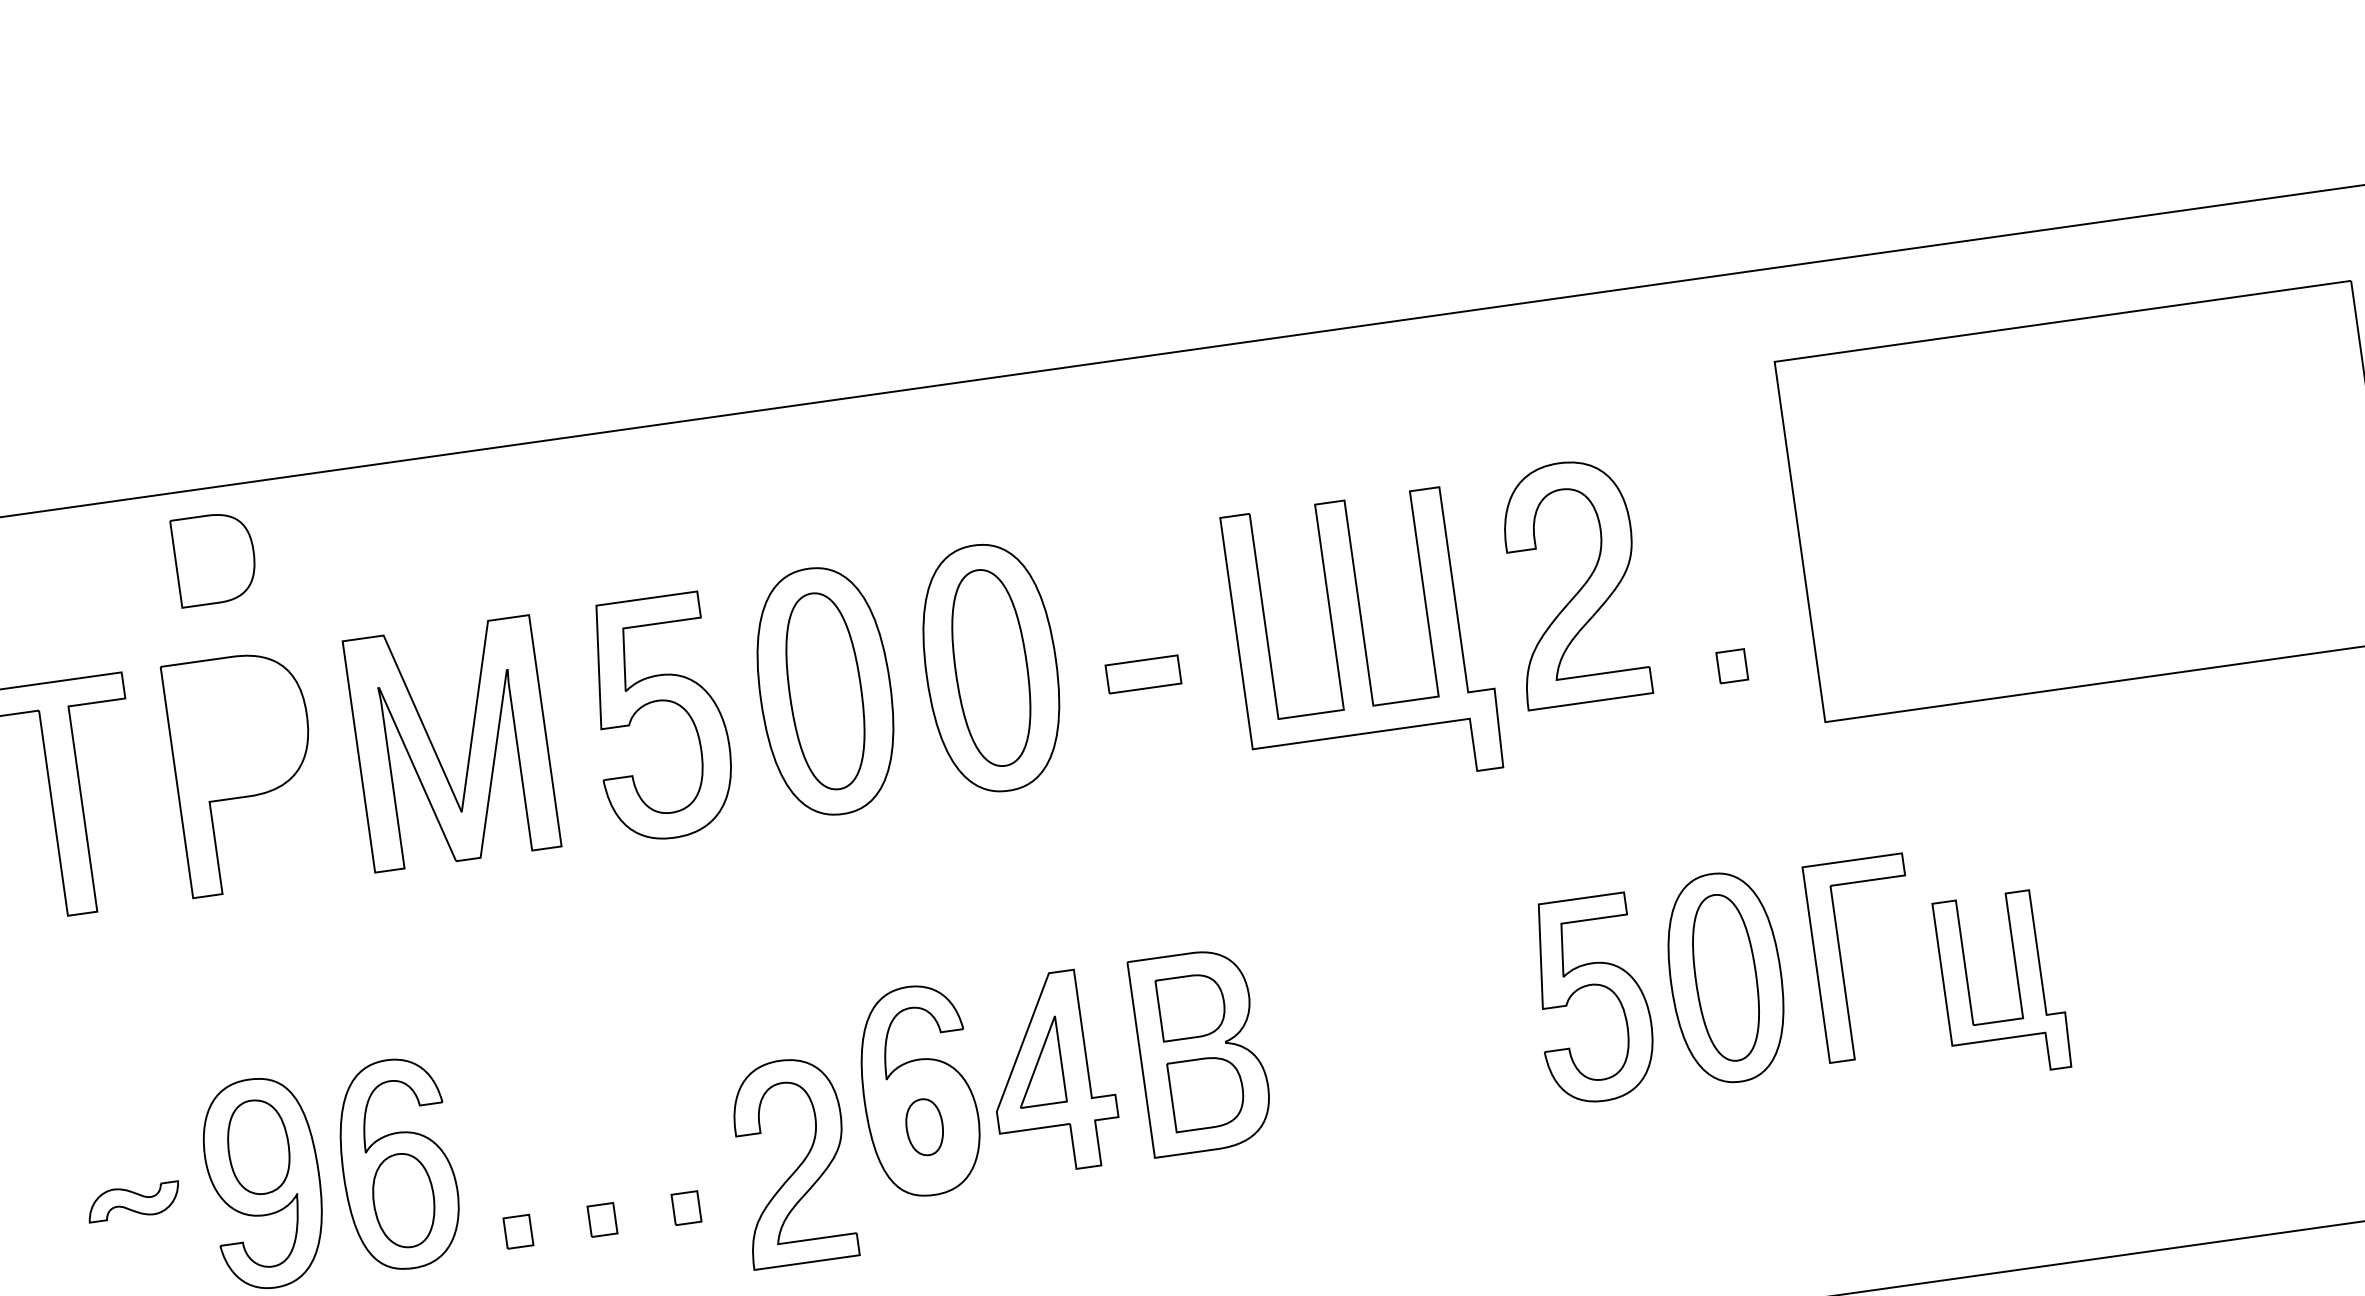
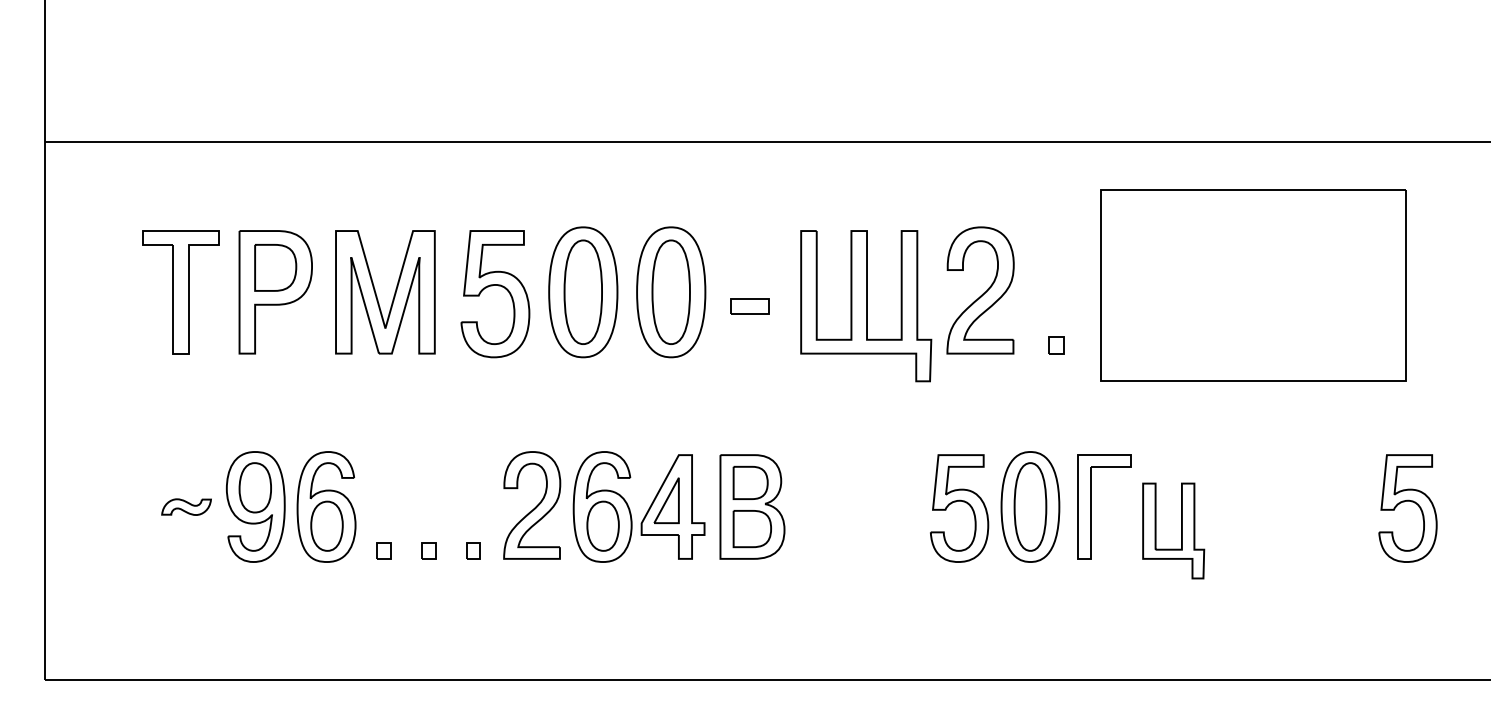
part: (214, 558) -> (275, 267), moved
part: (923, 1126) -> (602, 525), size x1.67
part: (793, 1161) -> (532, 505), moved

